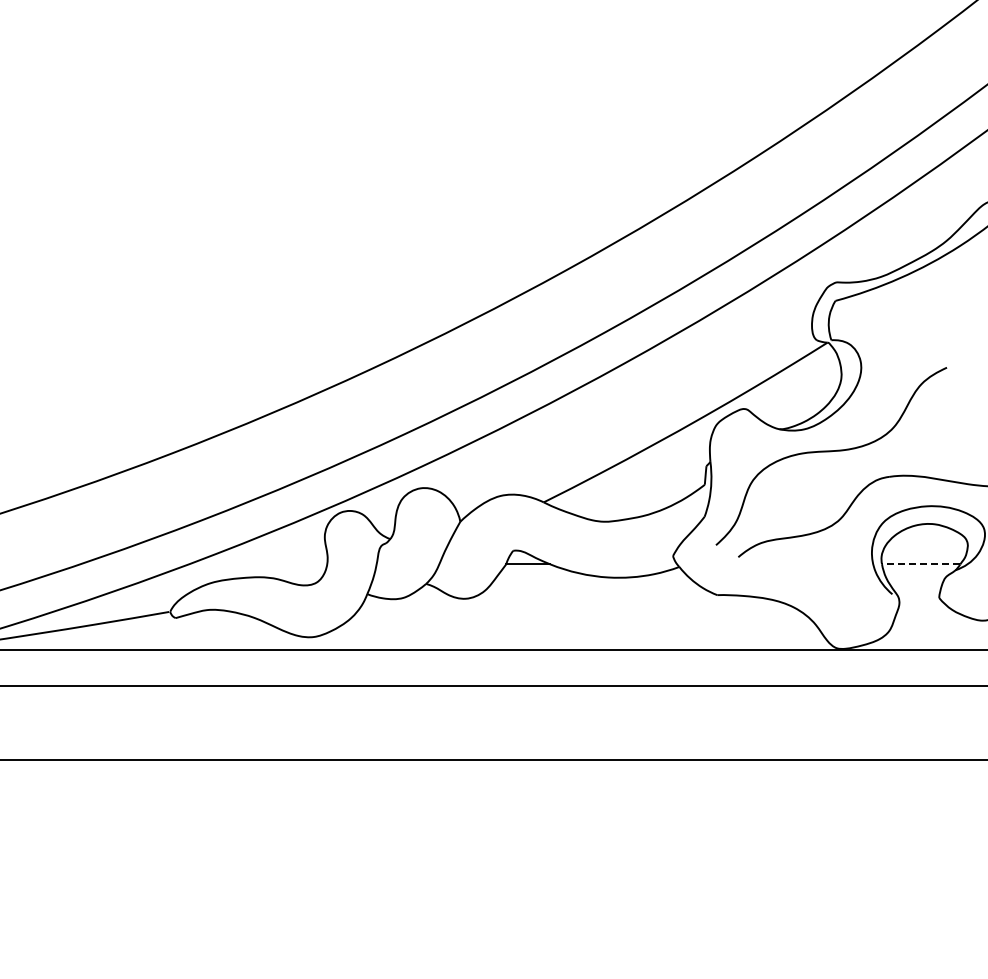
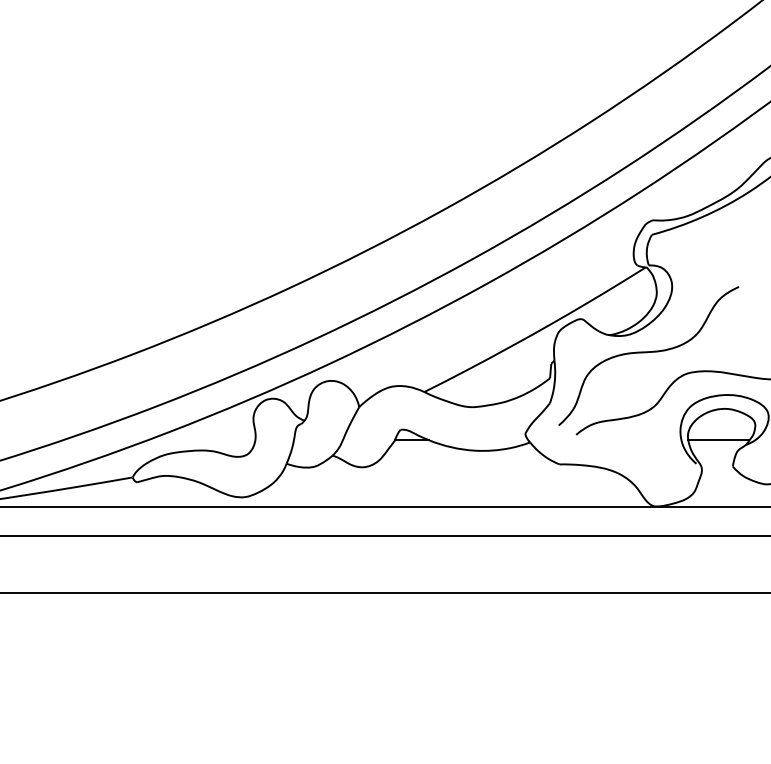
line: (920, 564) -> (718, 440), dashed -> solid

